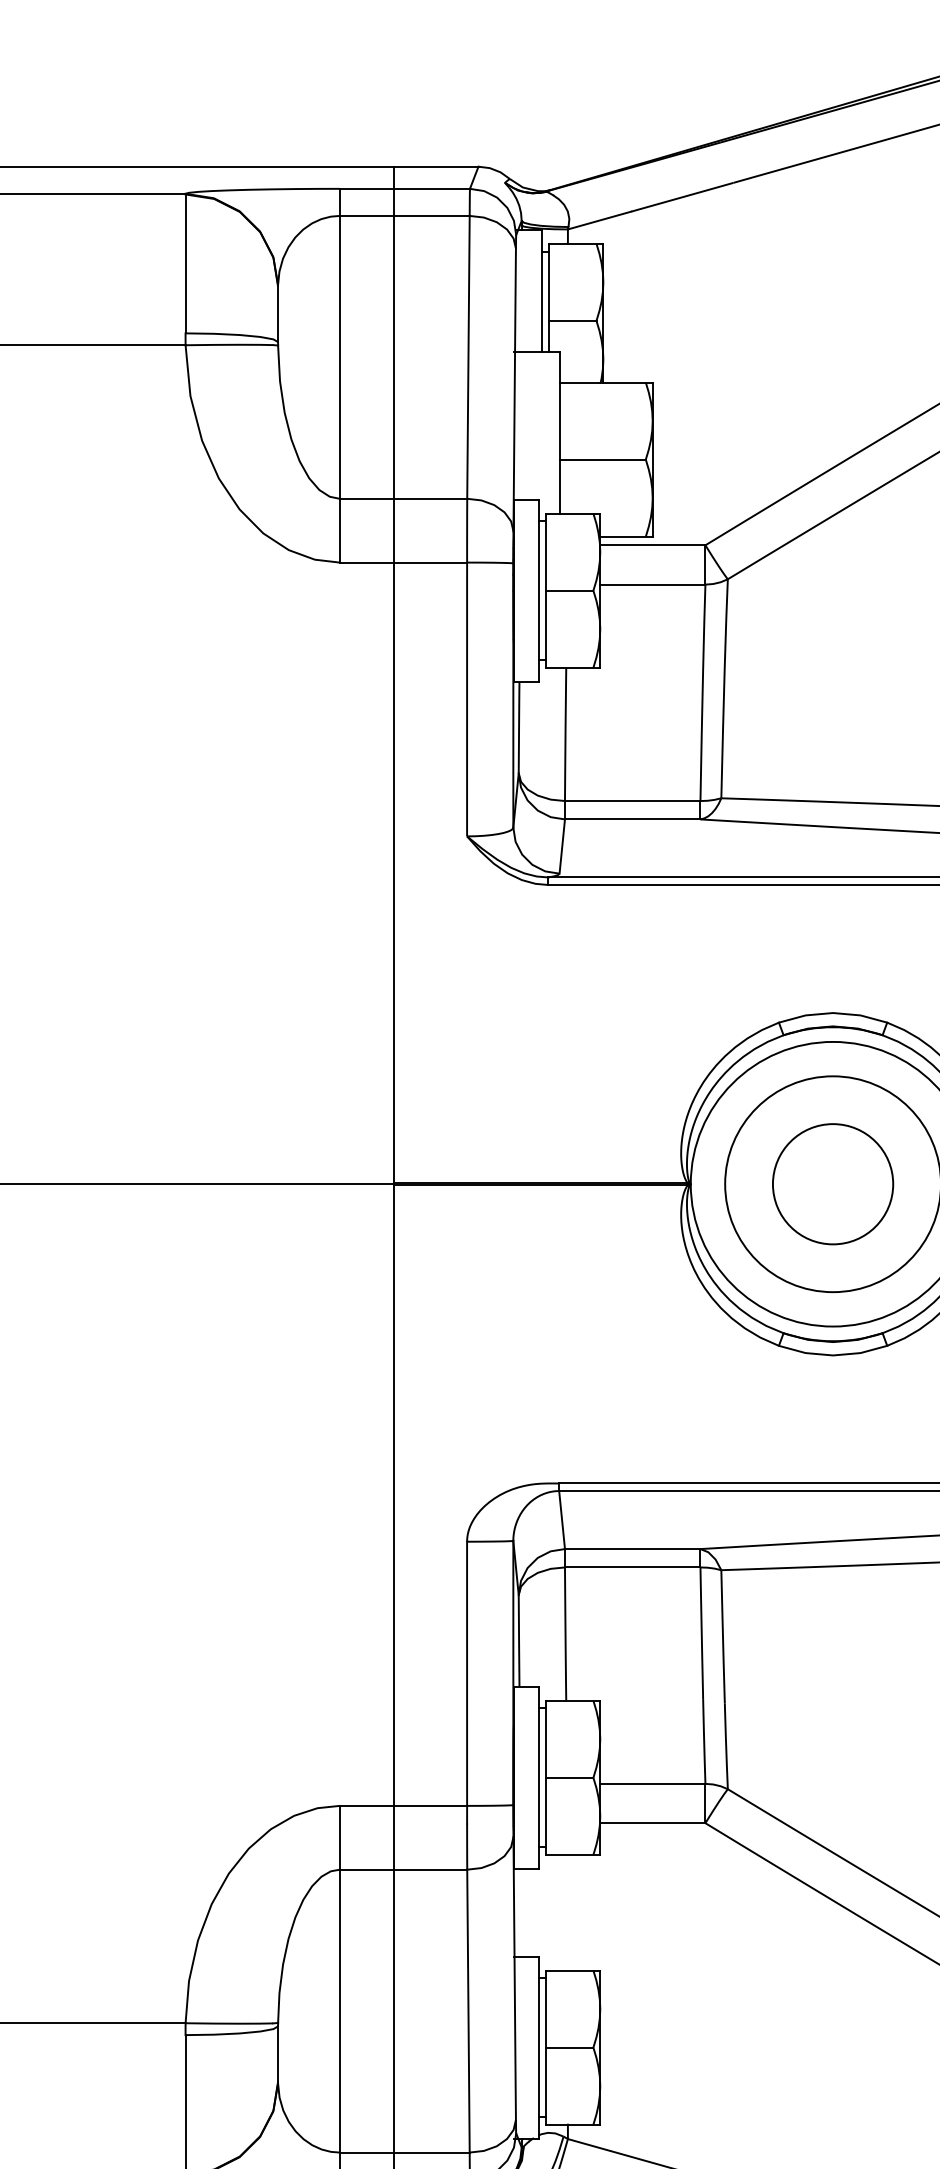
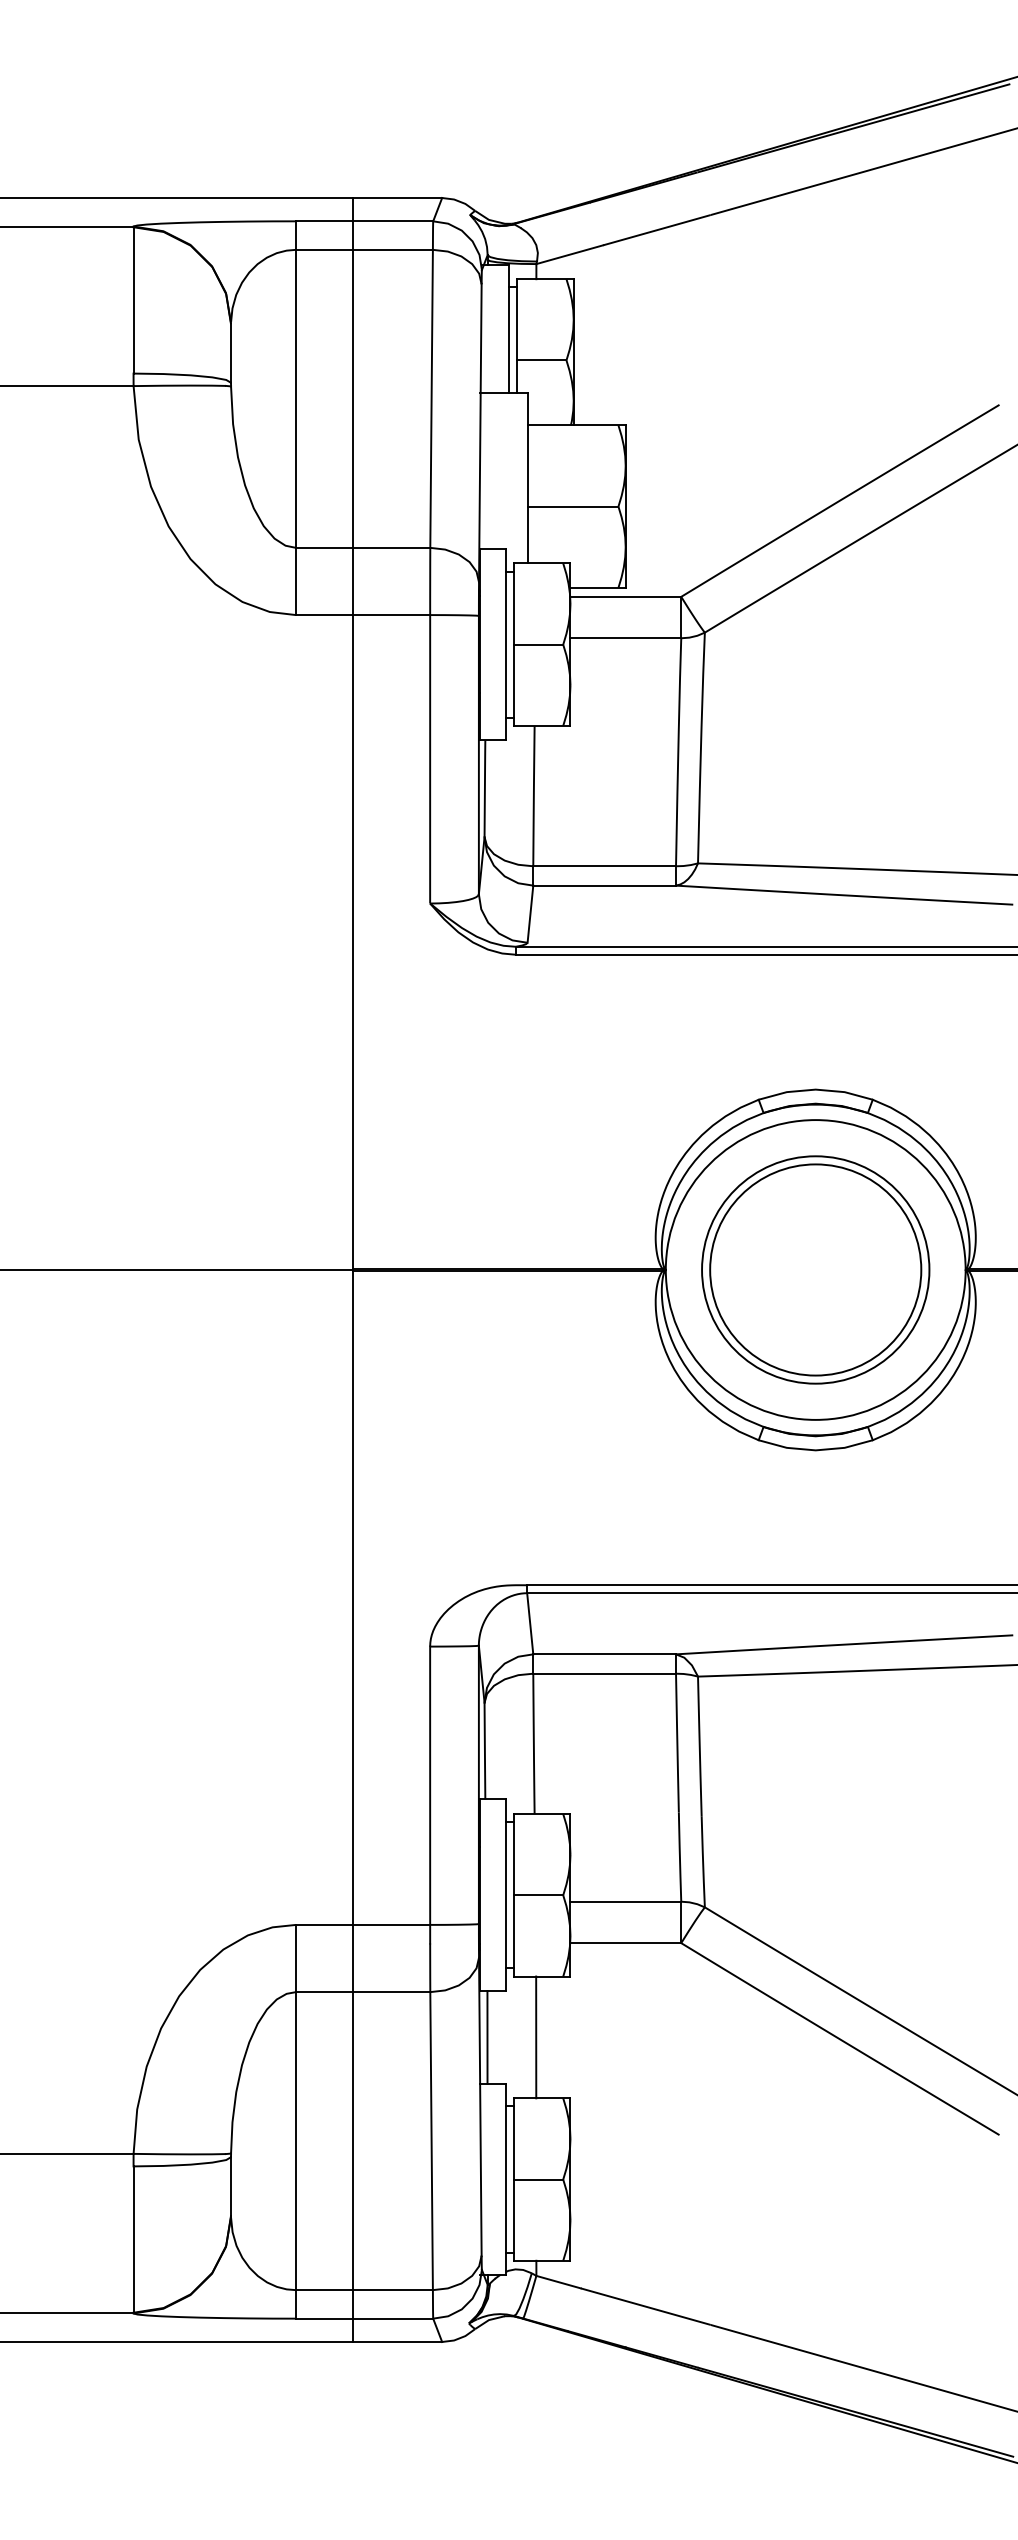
circle: (832, 1183) -> (815, 1269), size x1.67
line: (521, 1912) -> (487, 2037), added
line: (568, 1912) -> (536, 2037), added

